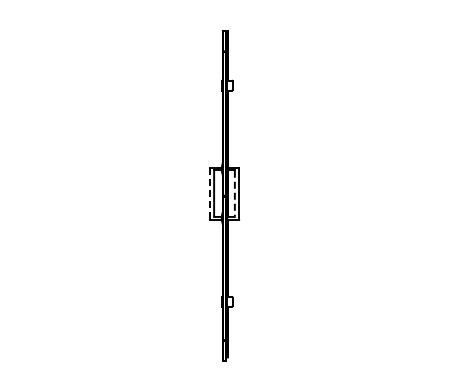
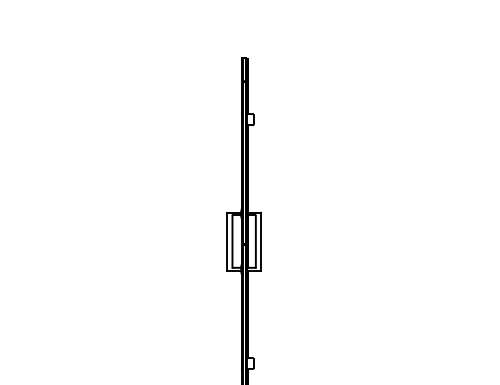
line: (209, 193) -> (227, 241), dashed -> solid
line: (234, 193) -> (255, 241), dashed -> solid

